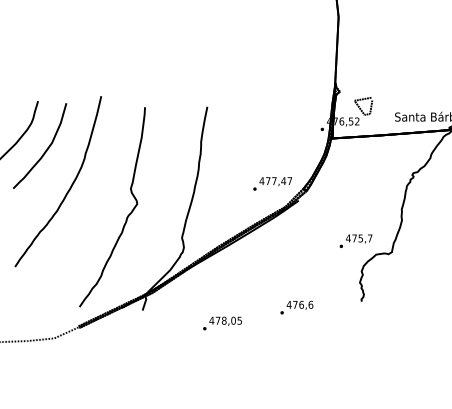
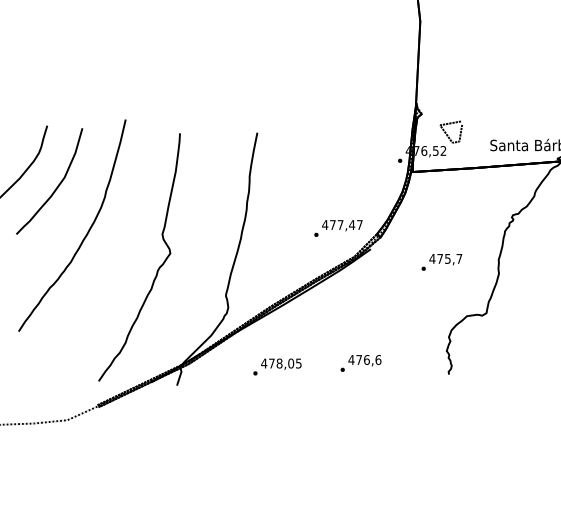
text: (355, 240) -> (441, 261), moved
text: (296, 307) -> (360, 363), moved
text: (222, 323) -> (277, 366), moved

